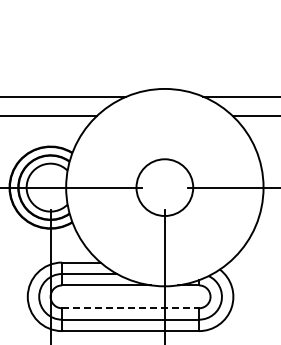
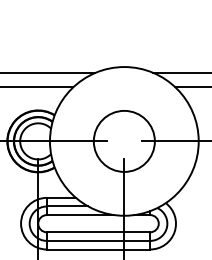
circle: (164, 187) -> (124, 141), size x1.43
line: (130, 308) -> (98, 232), dashed -> solid

